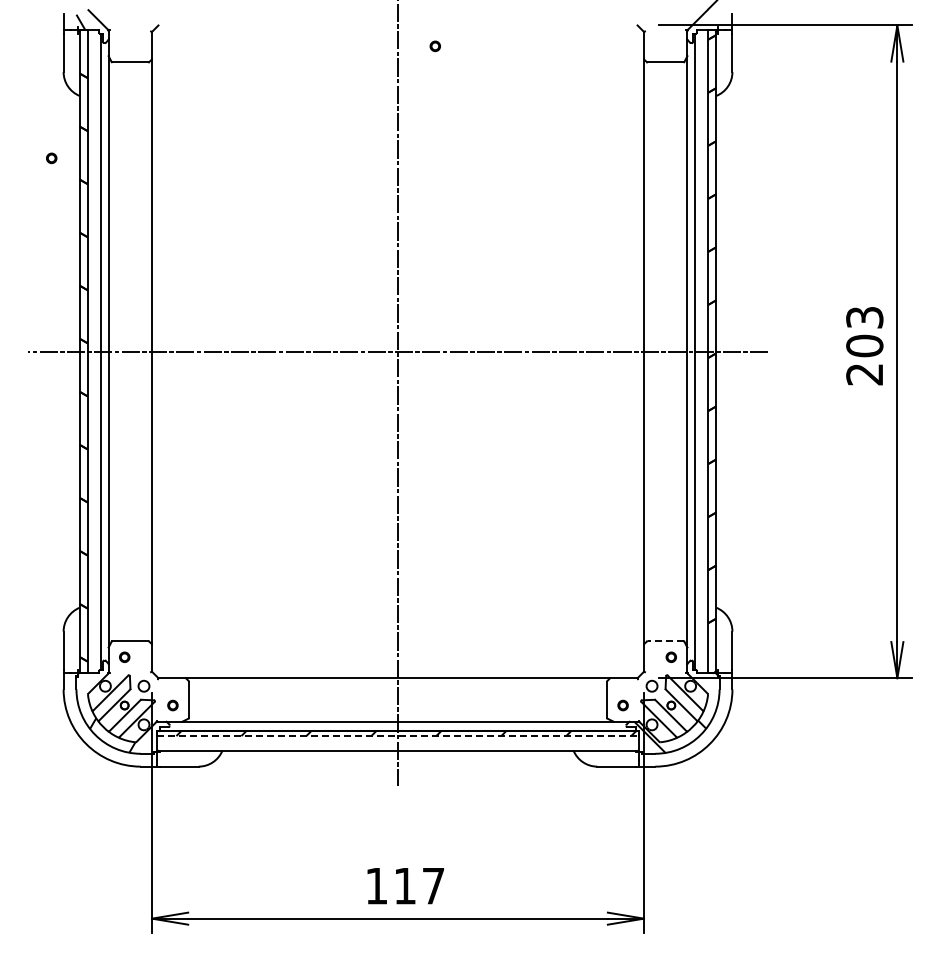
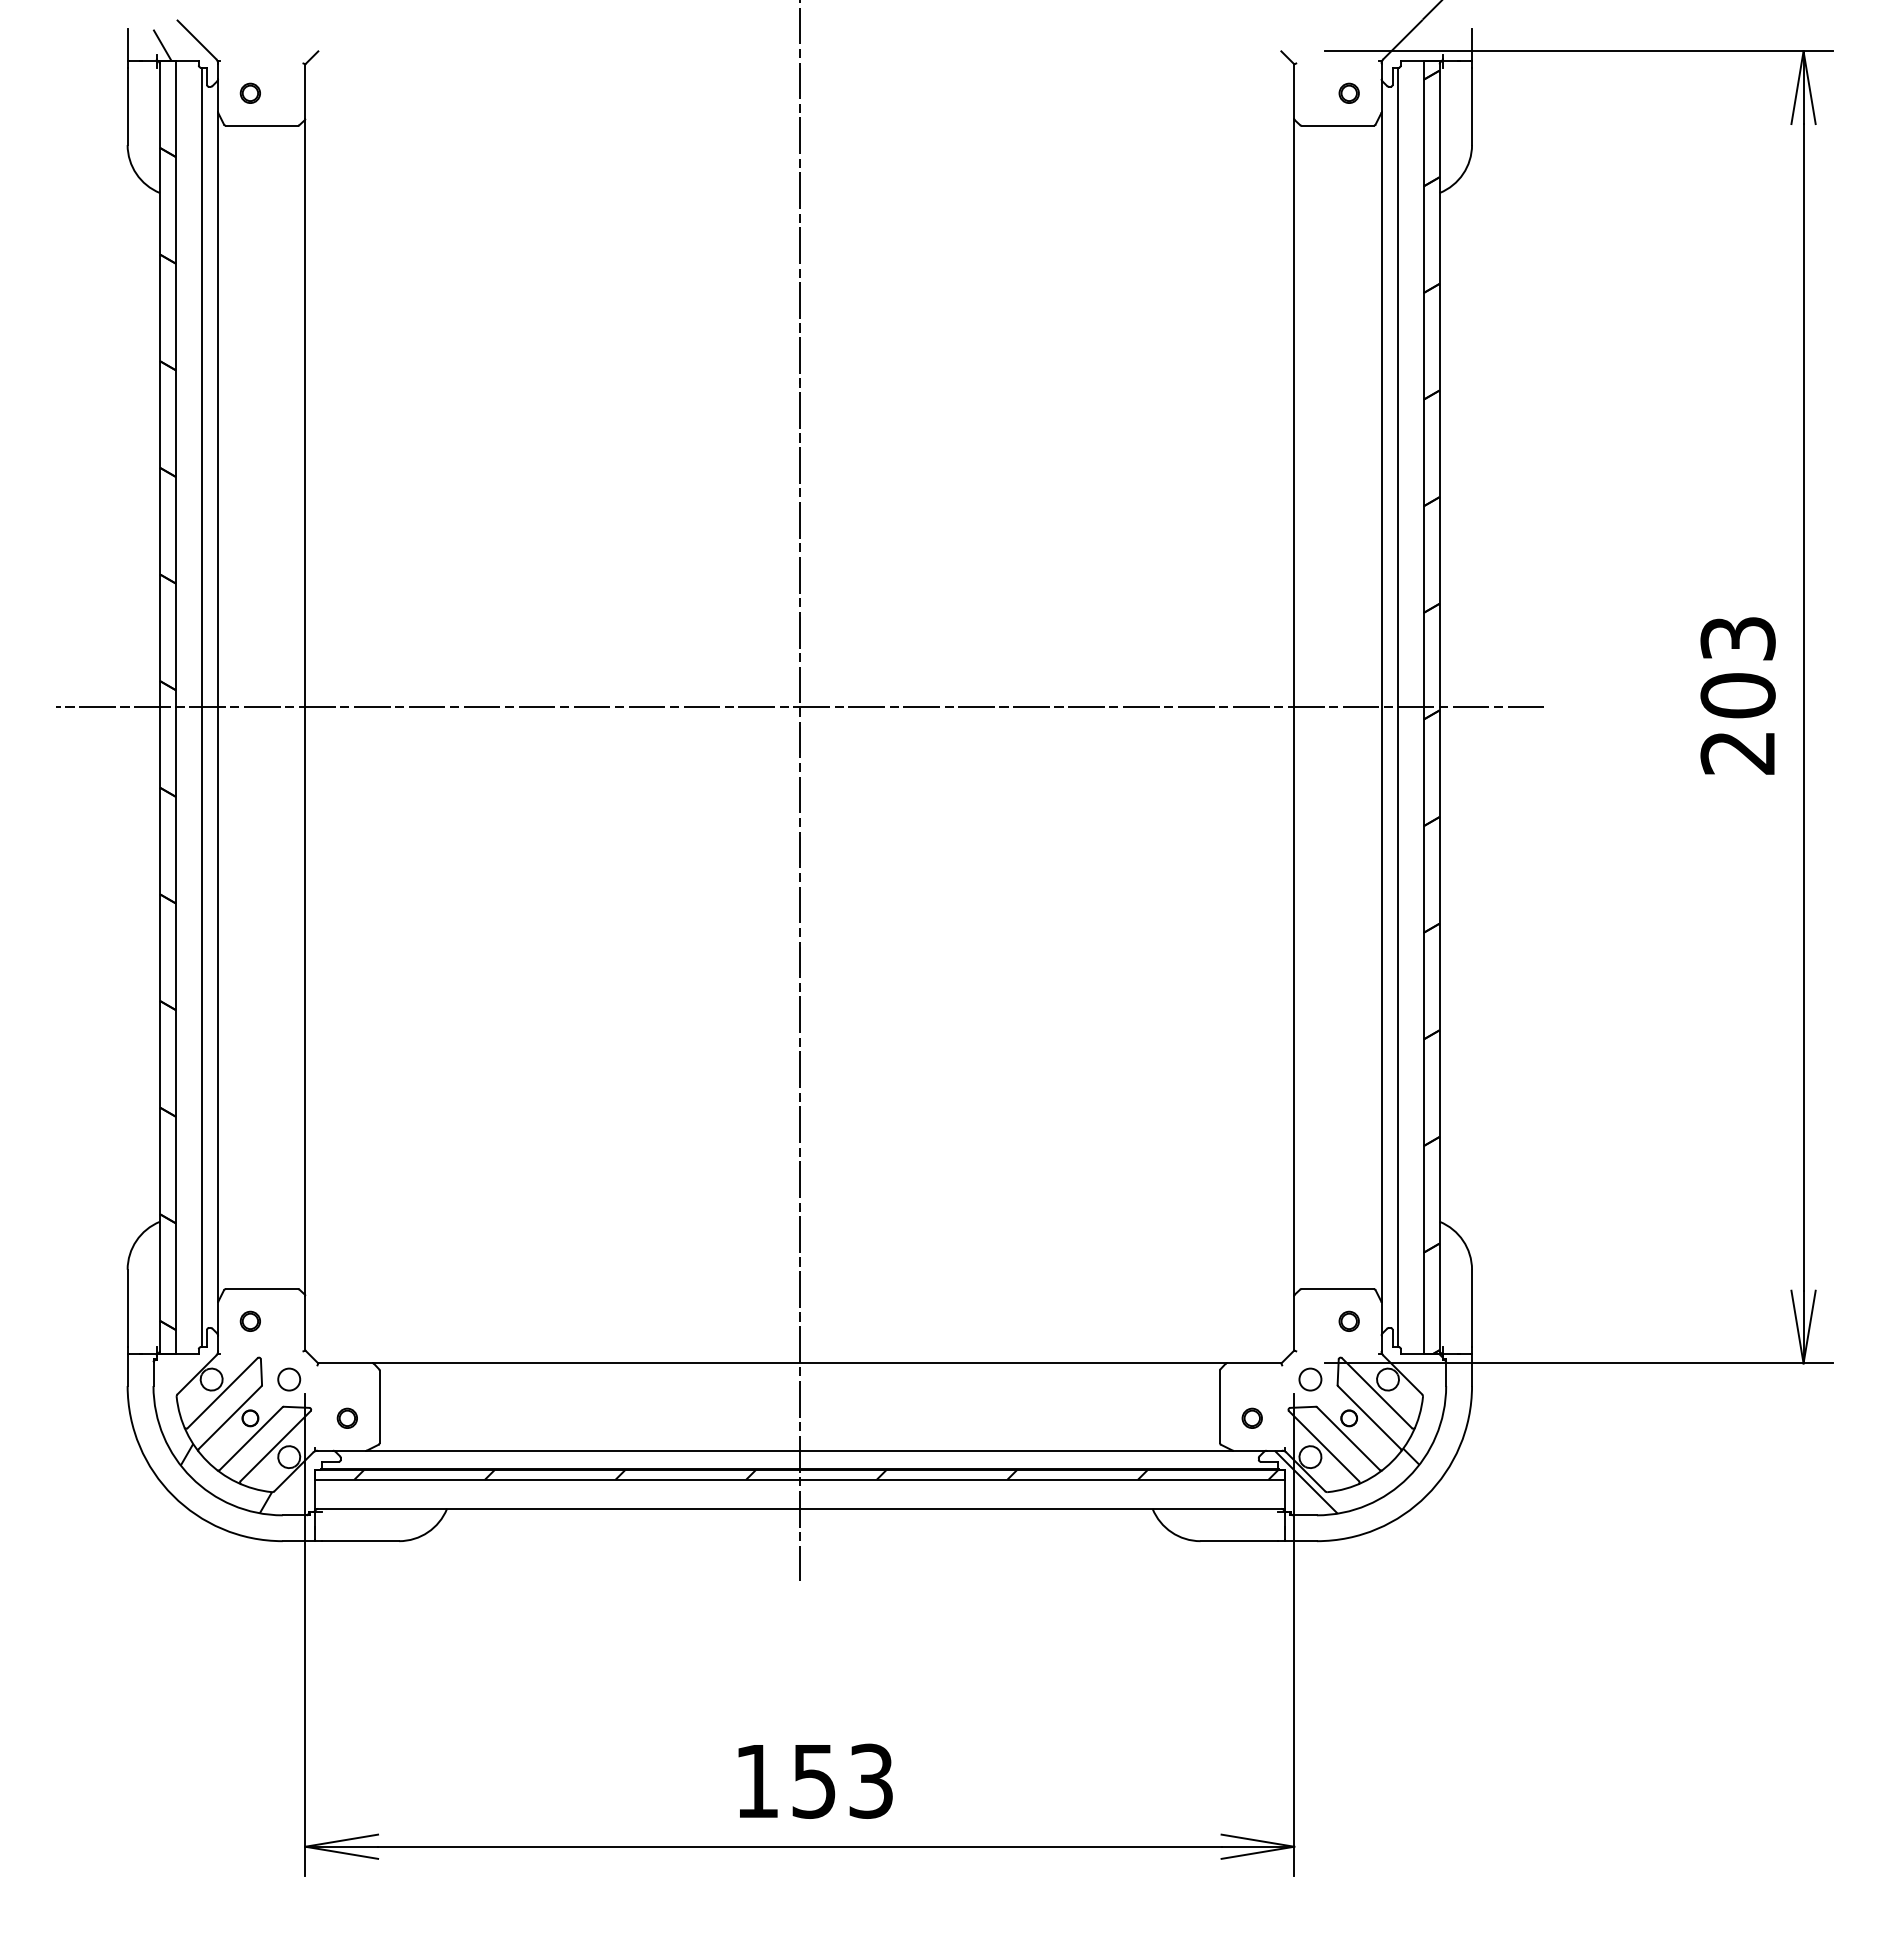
part: (434, 46) -> (1347, 93), moved
part: (51, 158) -> (250, 93), moved
line: (665, 641) -> (1337, 1289), dashed -> solid
line: (398, 736) -> (800, 1480), dashed -> solid
text: (419, 885) -> (842, 1780), 117 -> 153

